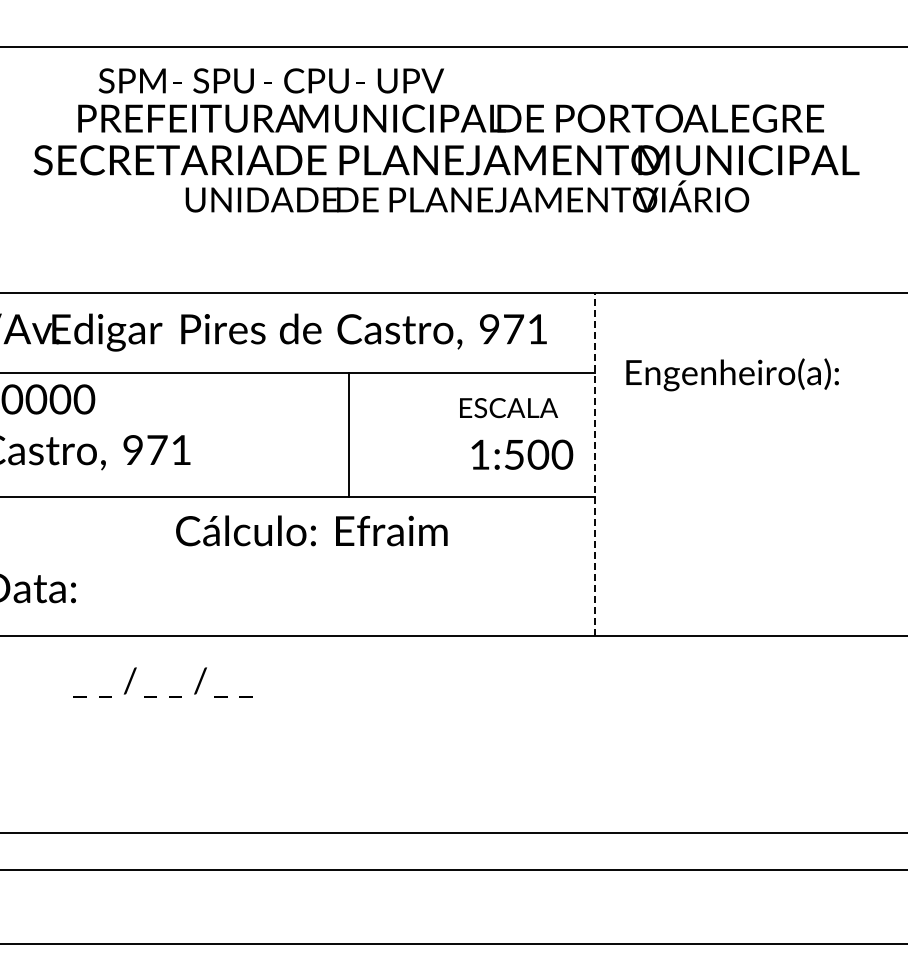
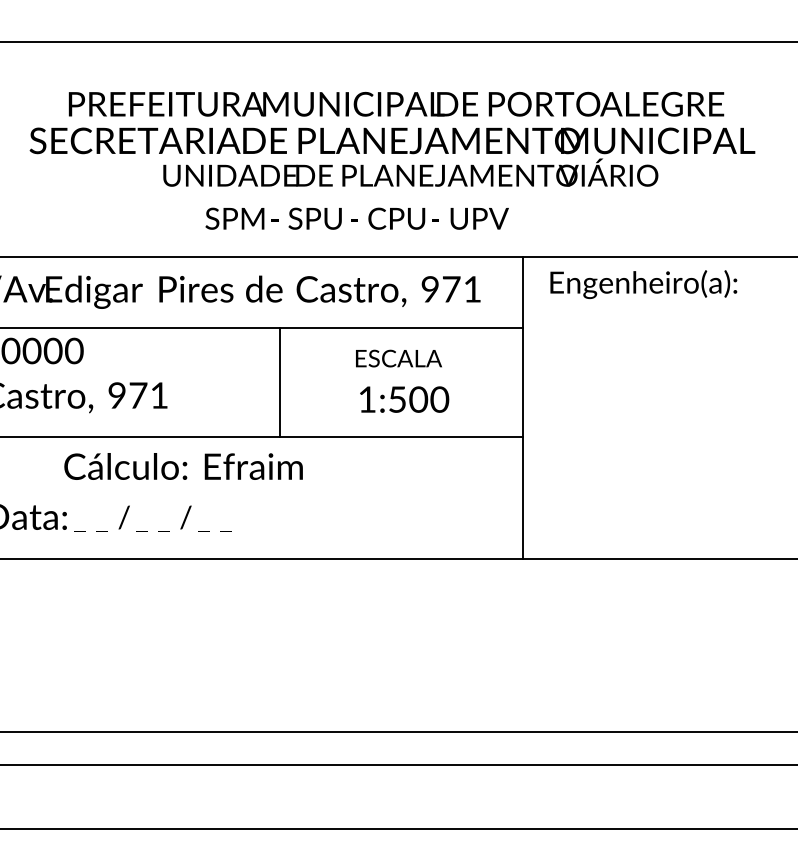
text: (270, 80) -> (356, 218), moved
text: (732, 374) -> (643, 284), moved
text: (509, 408) -> (399, 358), moved
line: (349, 434) -> (279, 381), moved
text: (522, 454) -> (404, 399), moved
line: (594, 464) -> (522, 408), dashed -> solid
text: (311, 530) -> (183, 466), moved
text: (162, 682) -> (152, 518), moved

